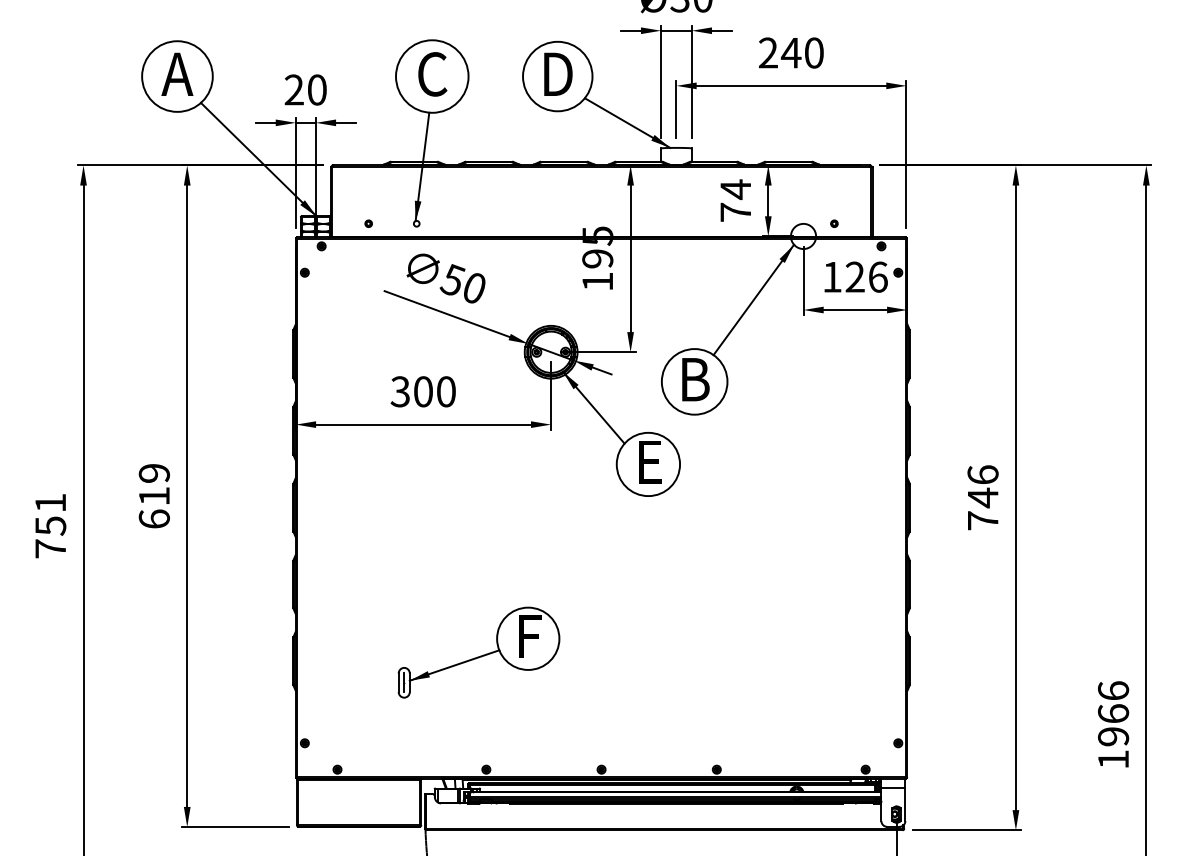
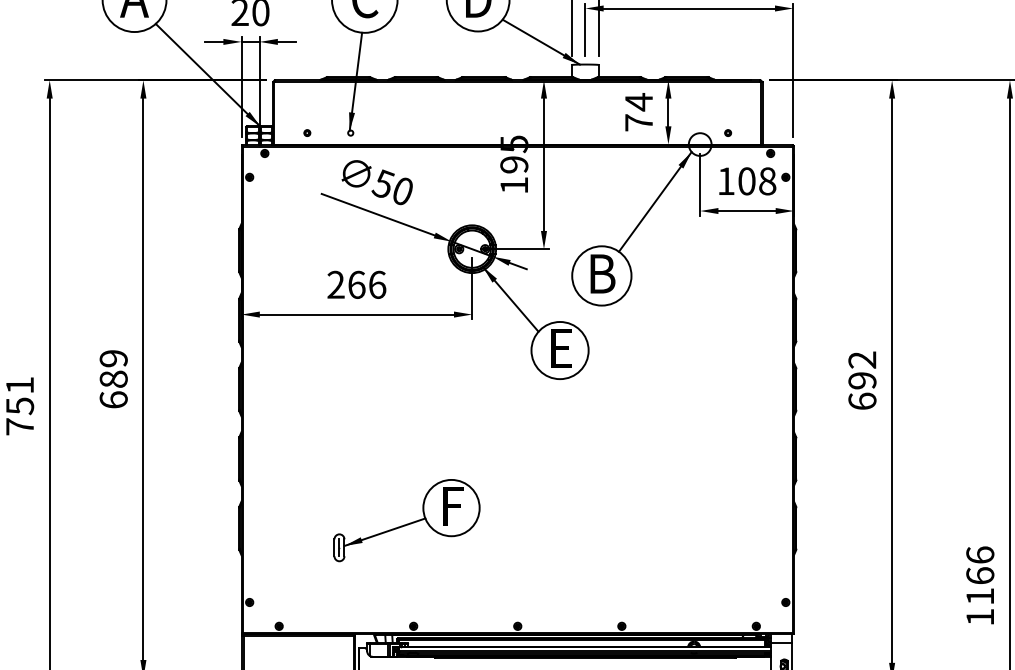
text: (866, 276) -> (757, 180), 126 -> 108
text: (423, 391) -> (356, 284), 300 -> 266
text: (153, 495) -> (112, 378), 619 -> 689
text: (982, 497) -> (861, 380), 746 -> 692
text: (1113, 736) -> (980, 596), 1966 -> 1166

